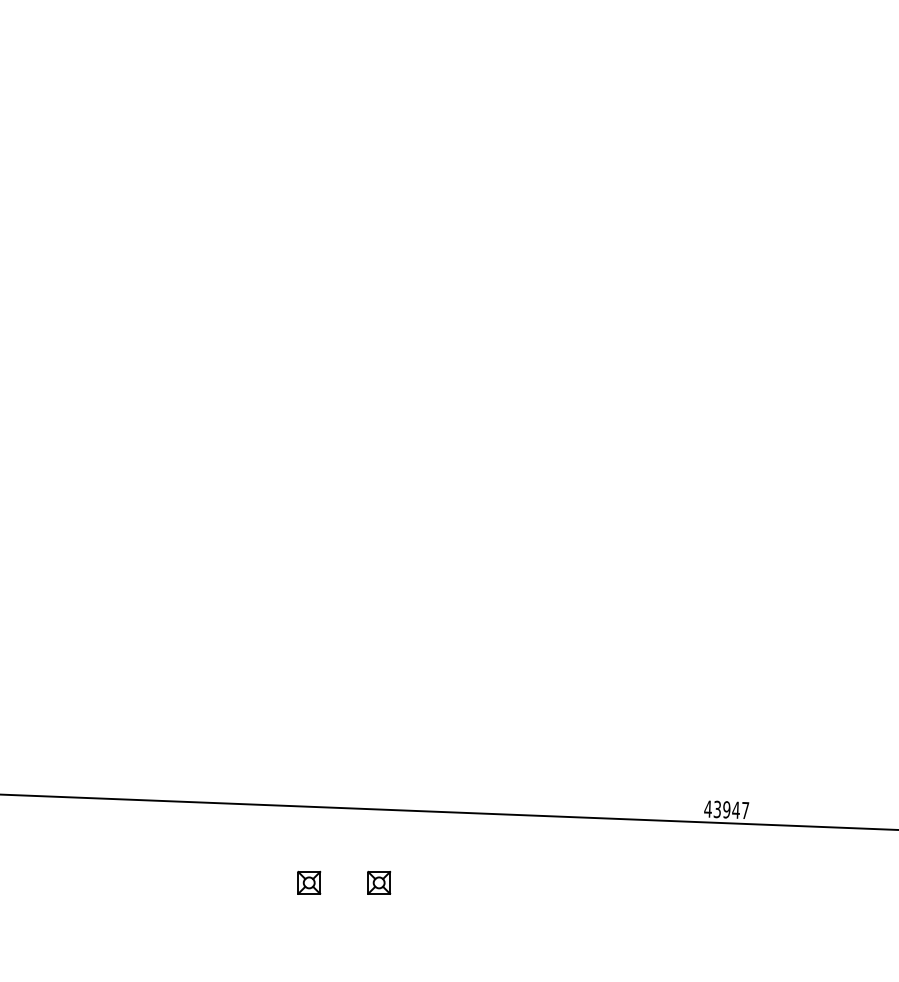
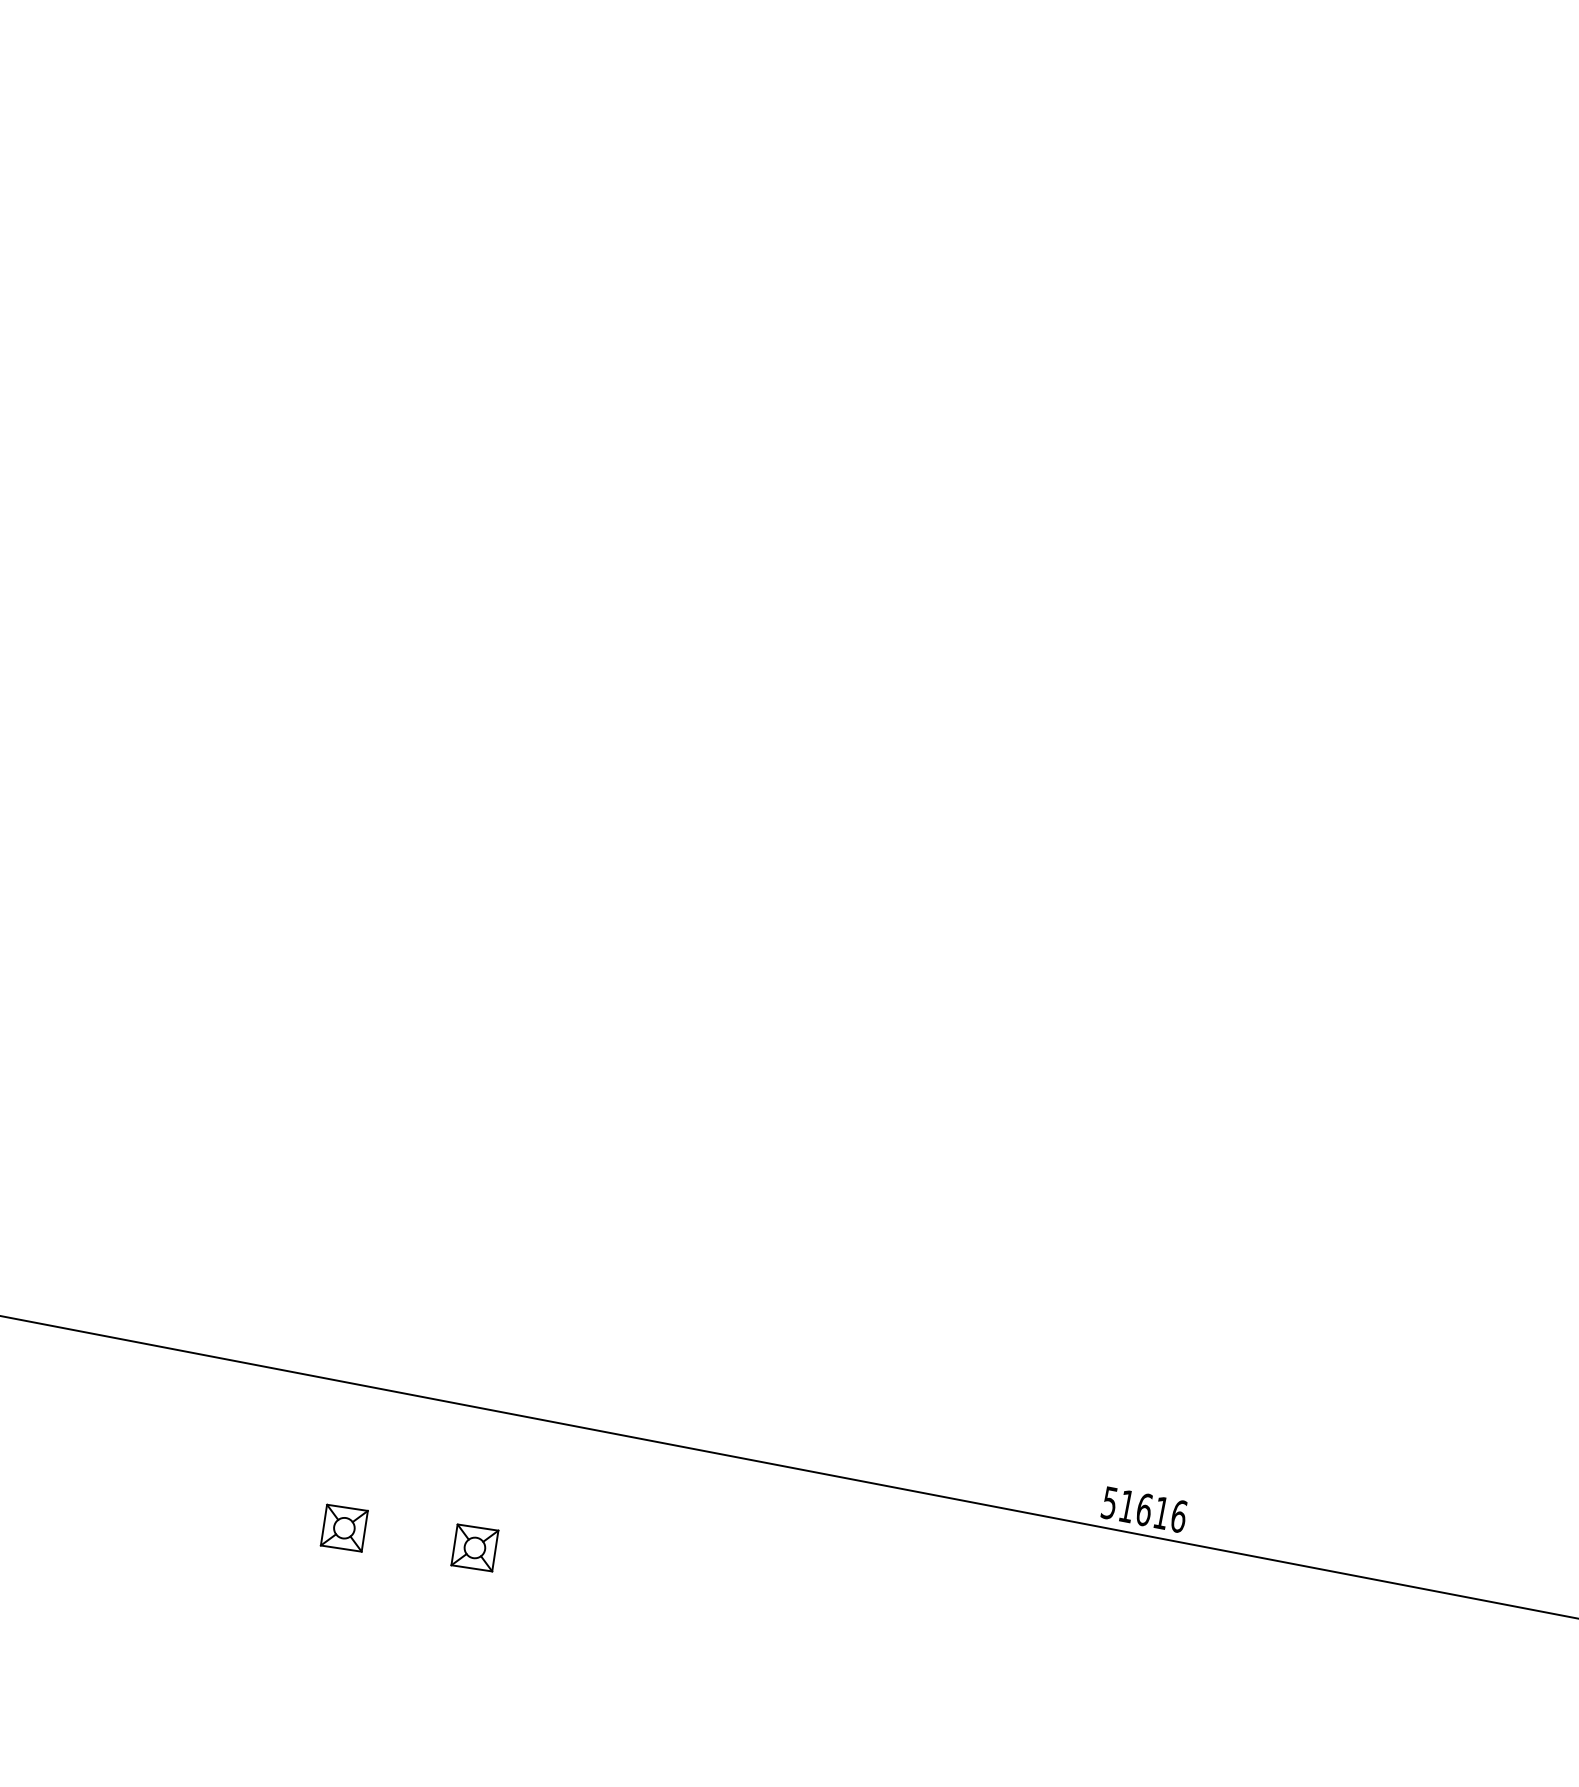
text: (726, 809) -> (1143, 1508), 43947 -> 51616

